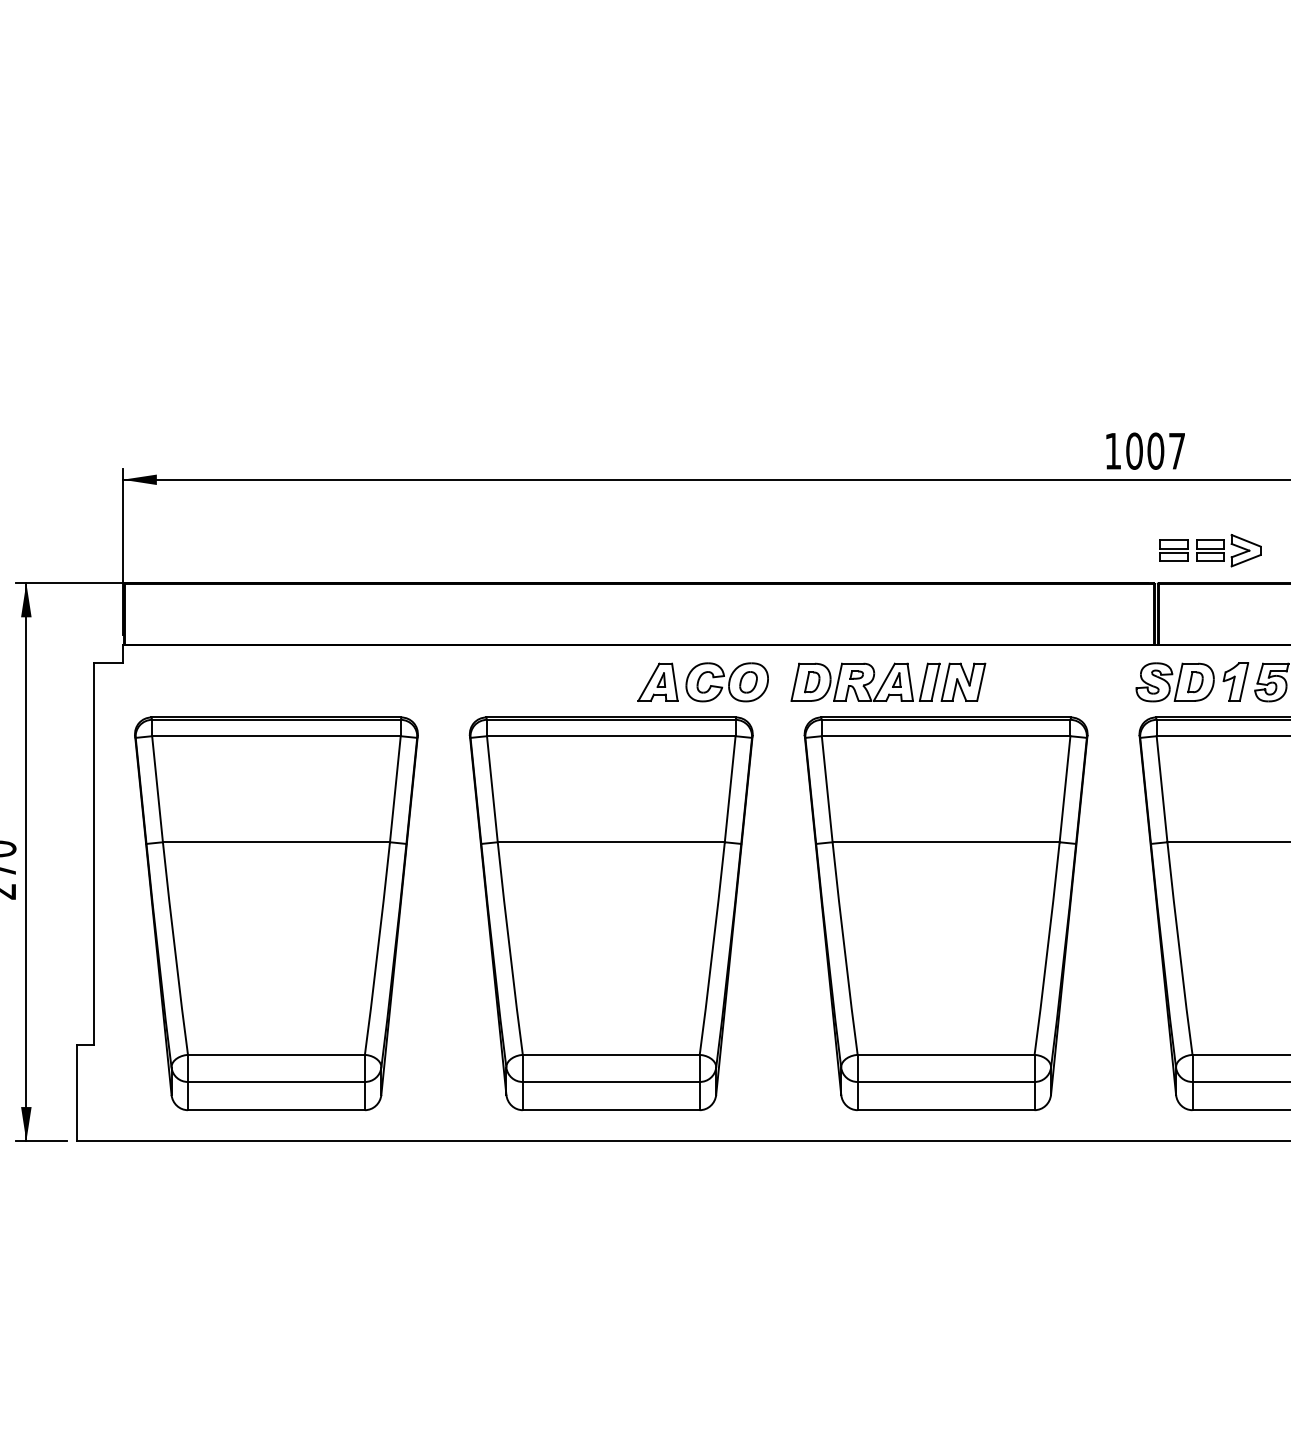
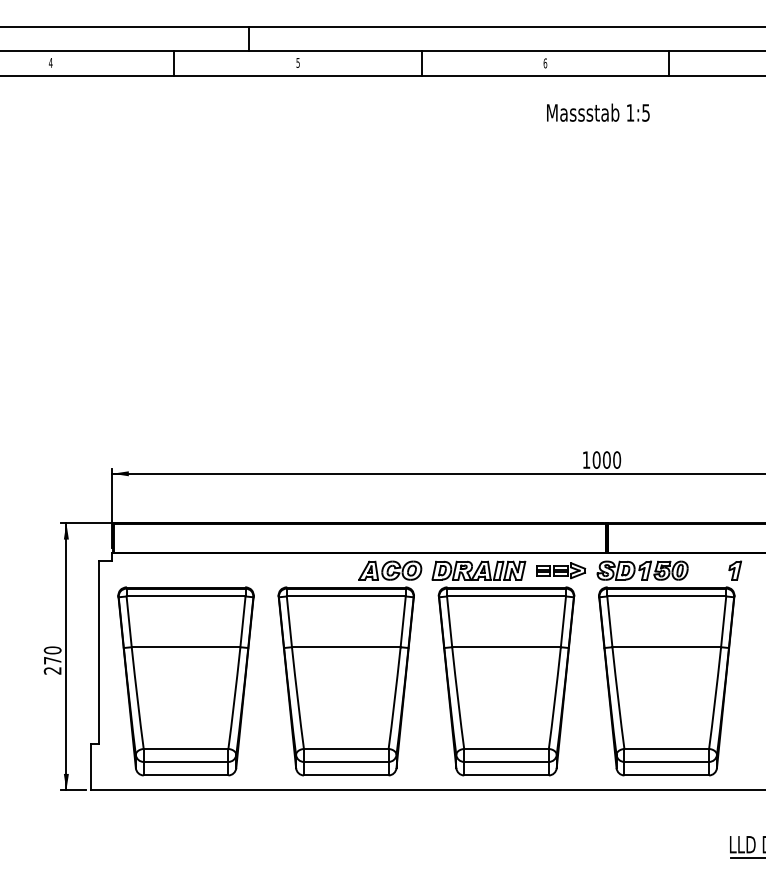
text: (1178, 449) -> (617, 459), 1007 -> 1000
part: (1211, 550) -> (561, 570), moved

